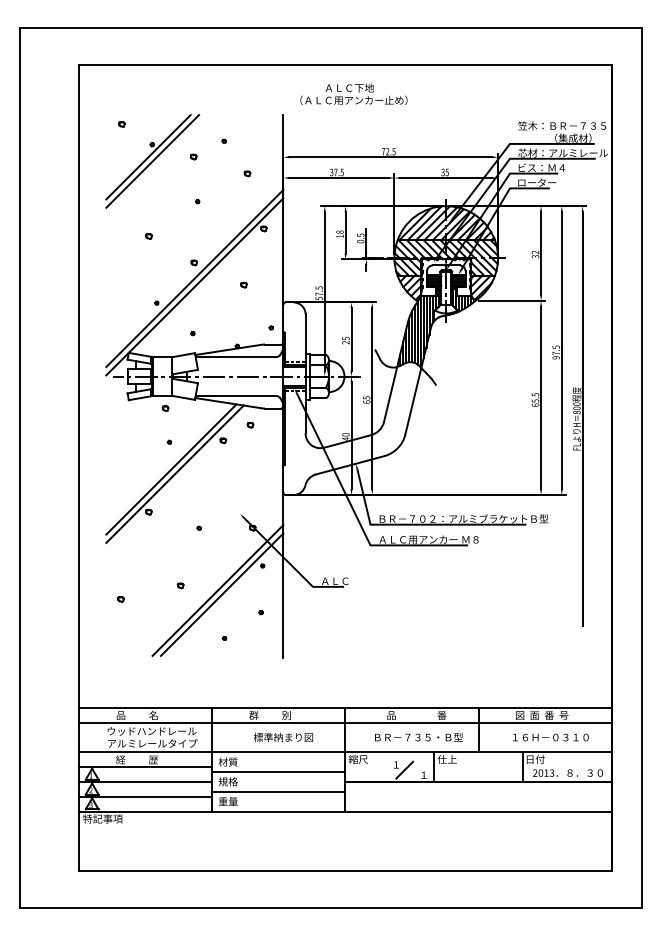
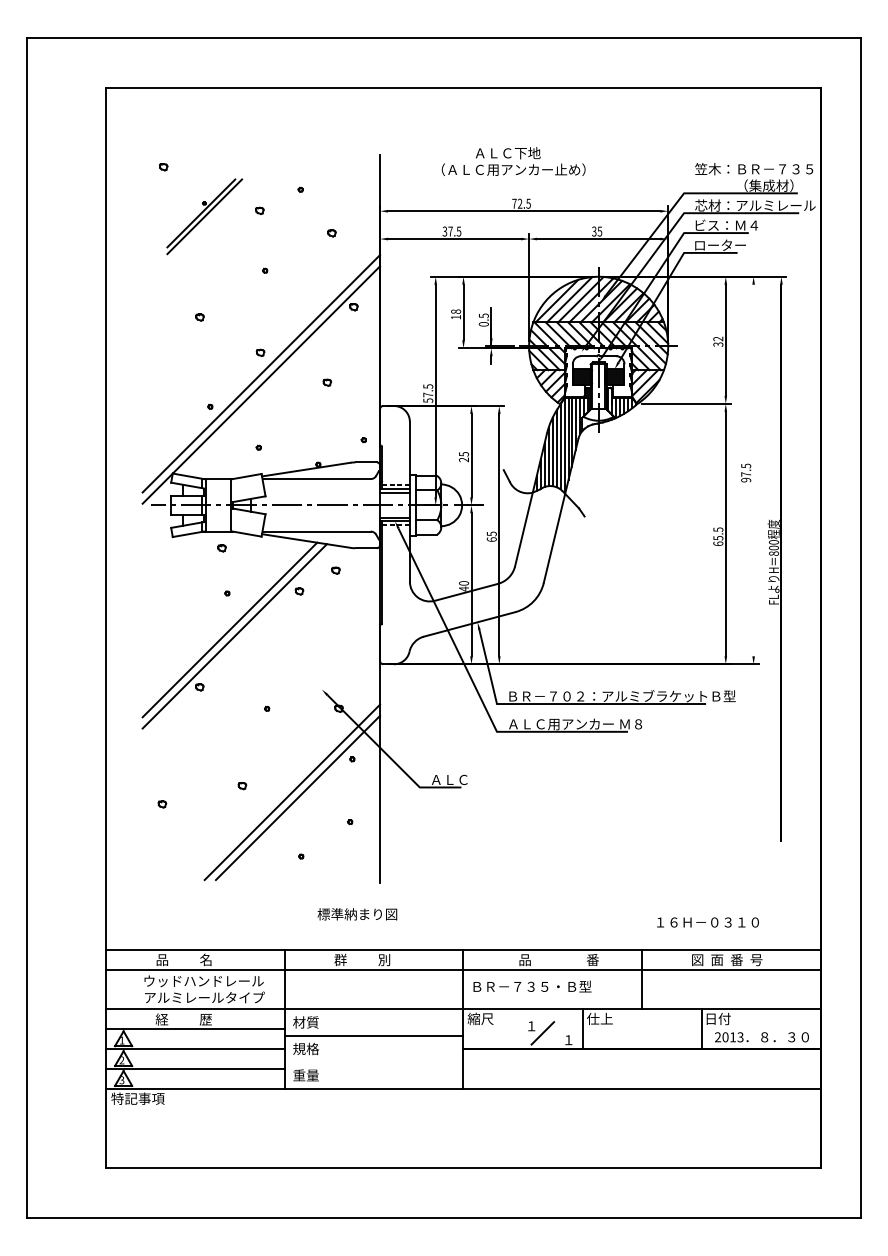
text: (353, 93) -> (513, 160), moved
part: (152, 161) -> (204, 216), size x0.6
line: (561, 350) -> (753, 470), removed
text: (283, 736) -> (357, 913), moved
text: (418, 737) -> (531, 986), moved
text: (550, 737) -> (707, 922), moved
line: (278, 791) -> (373, 1061), removed

